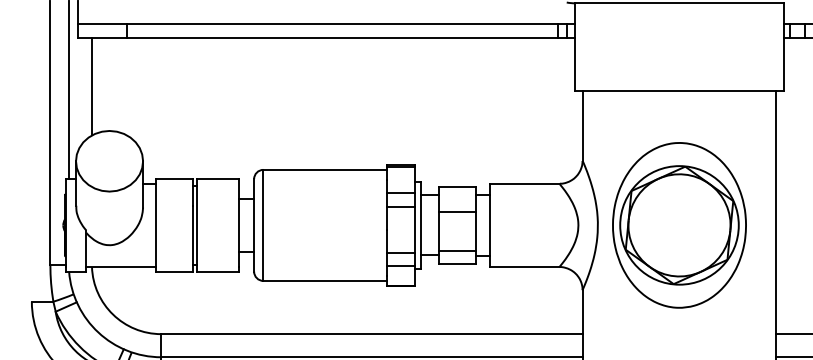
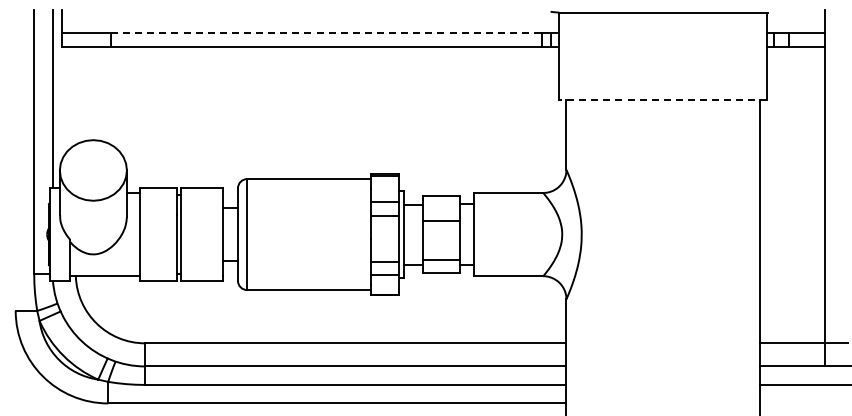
line: (343, 24) -> (327, 33), solid -> dashed
line: (91, 86) -> (75, 95), removed
line: (678, 91) -> (662, 100), solid -> dashed
part: (679, 225) -> (663, 234), removed

